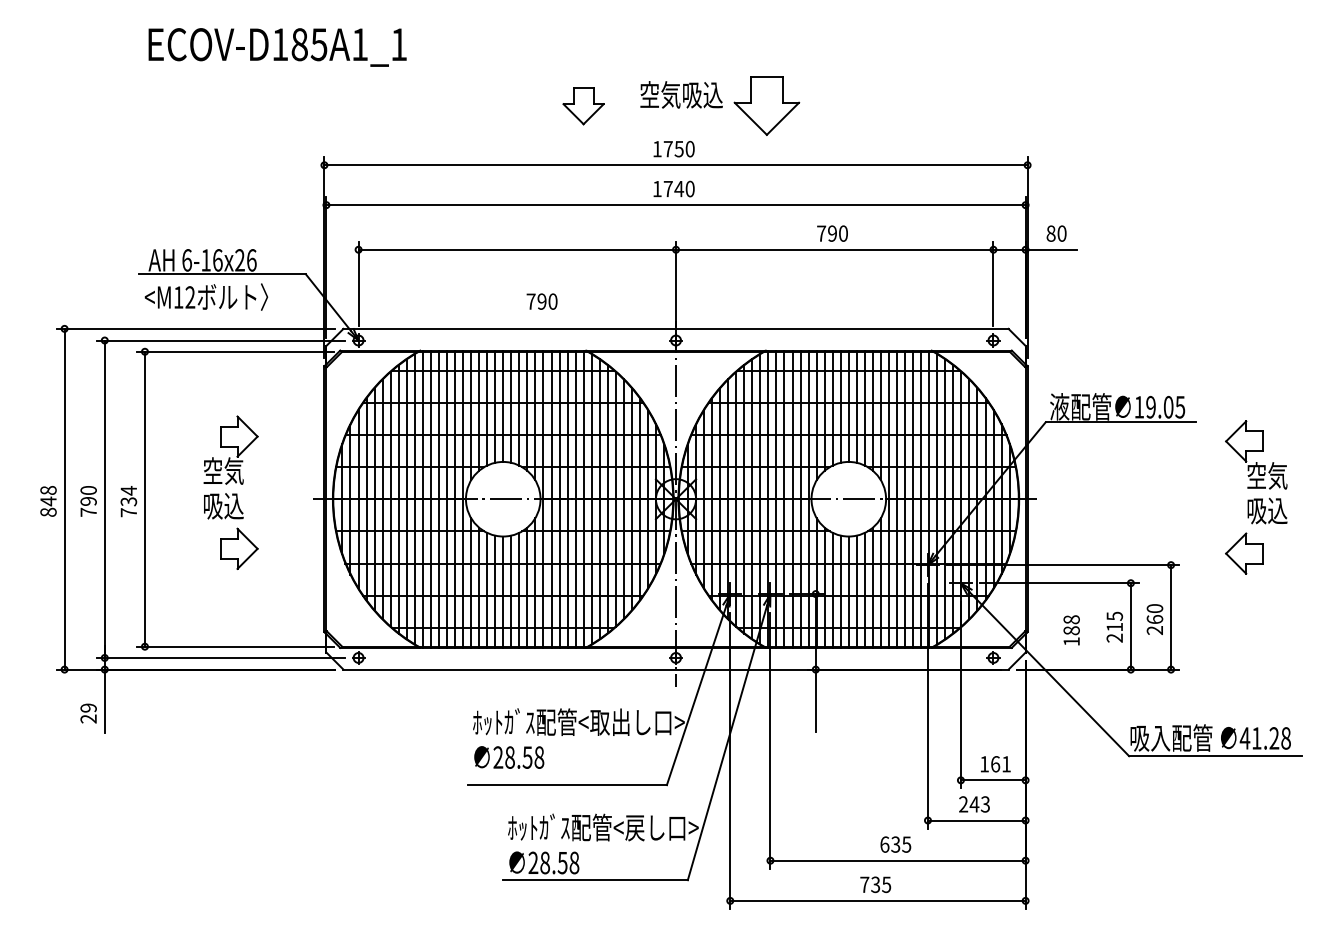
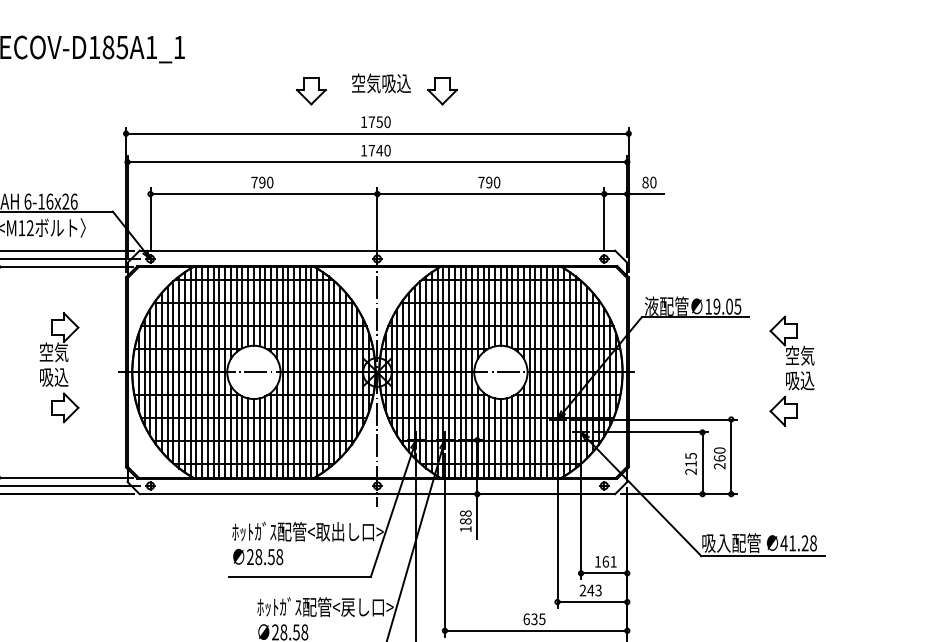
part: (767, 106) -> (442, 91), size x0.62
text: (541, 301) -> (261, 182), moved
text: (1071, 630) -> (465, 521), moved

